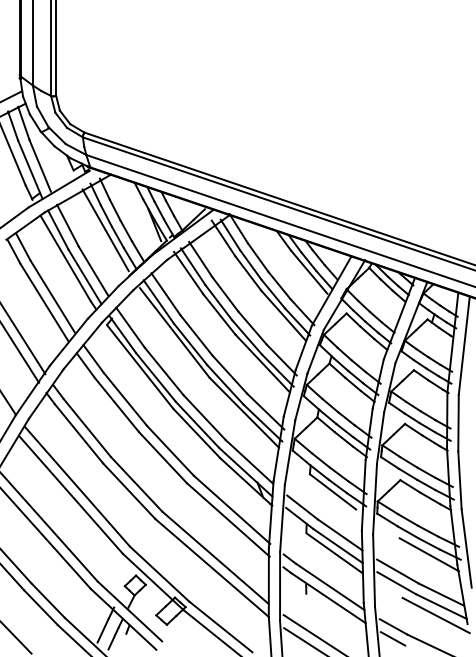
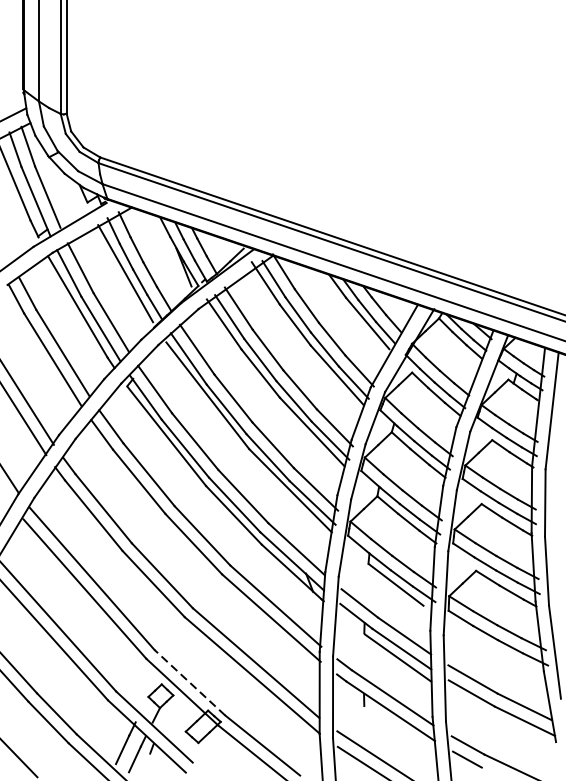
line: (428, 554) -> (509, 659), removed
line: (159, 574) -> (189, 683), solid -> dashed
line: (435, 615) -> (517, 731), removed

